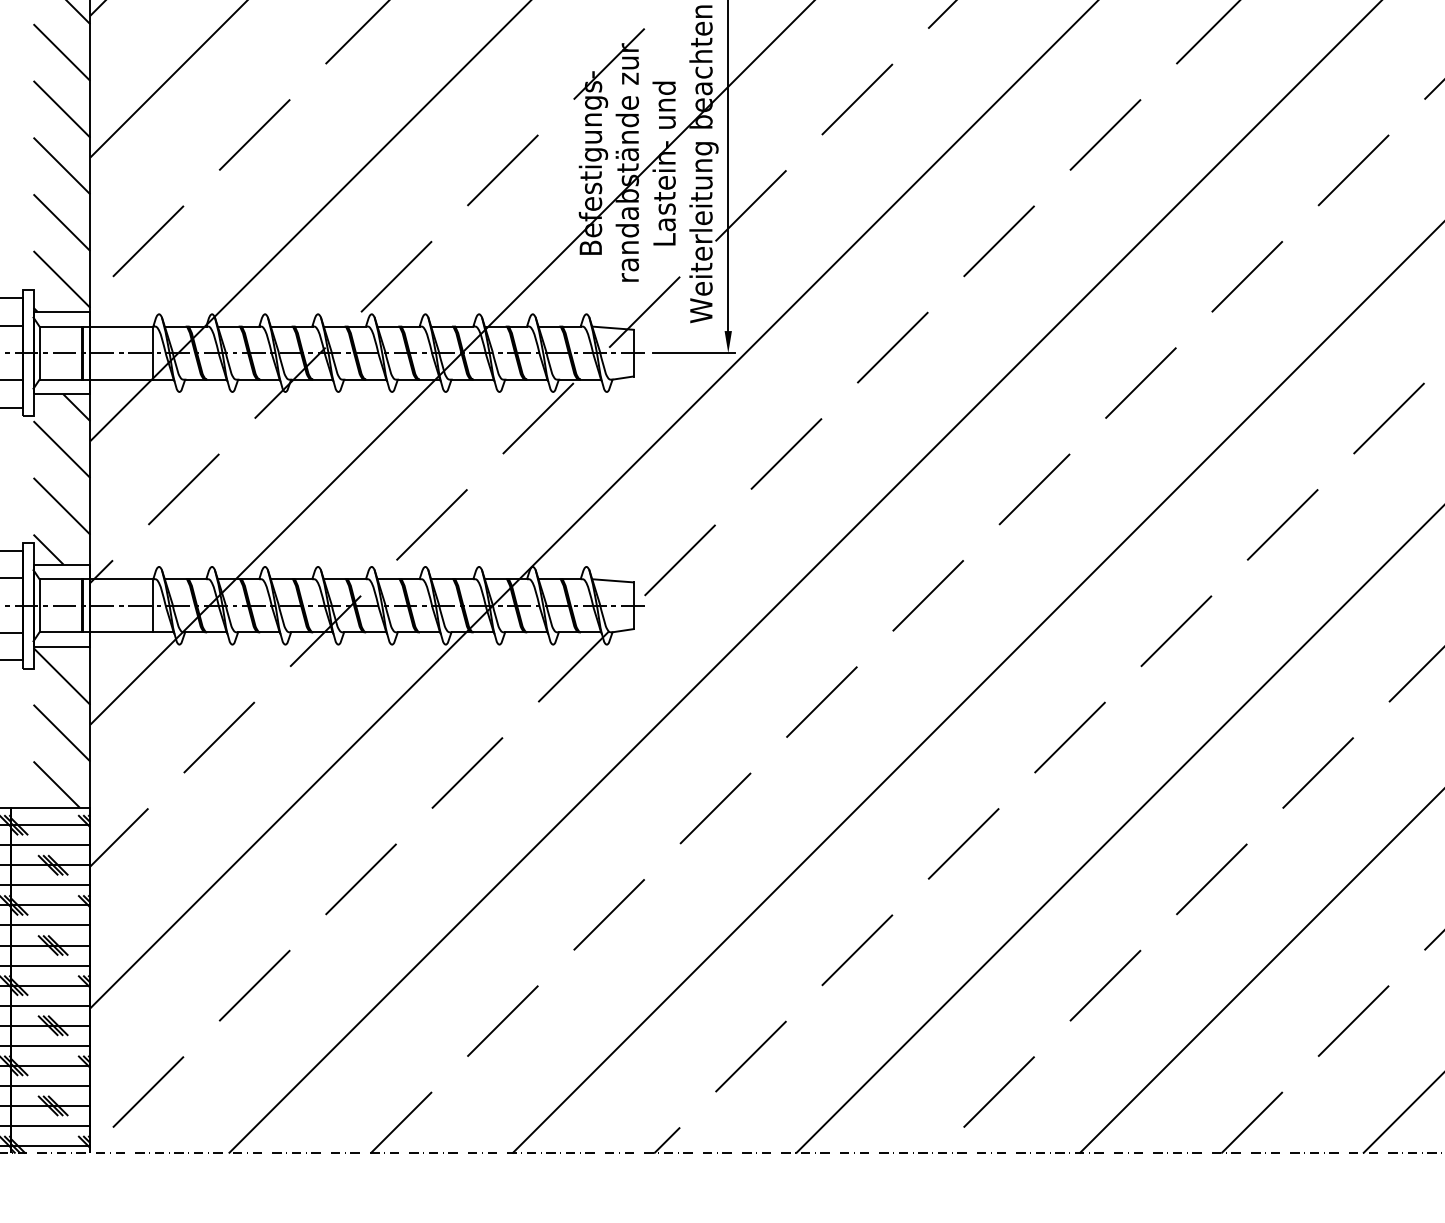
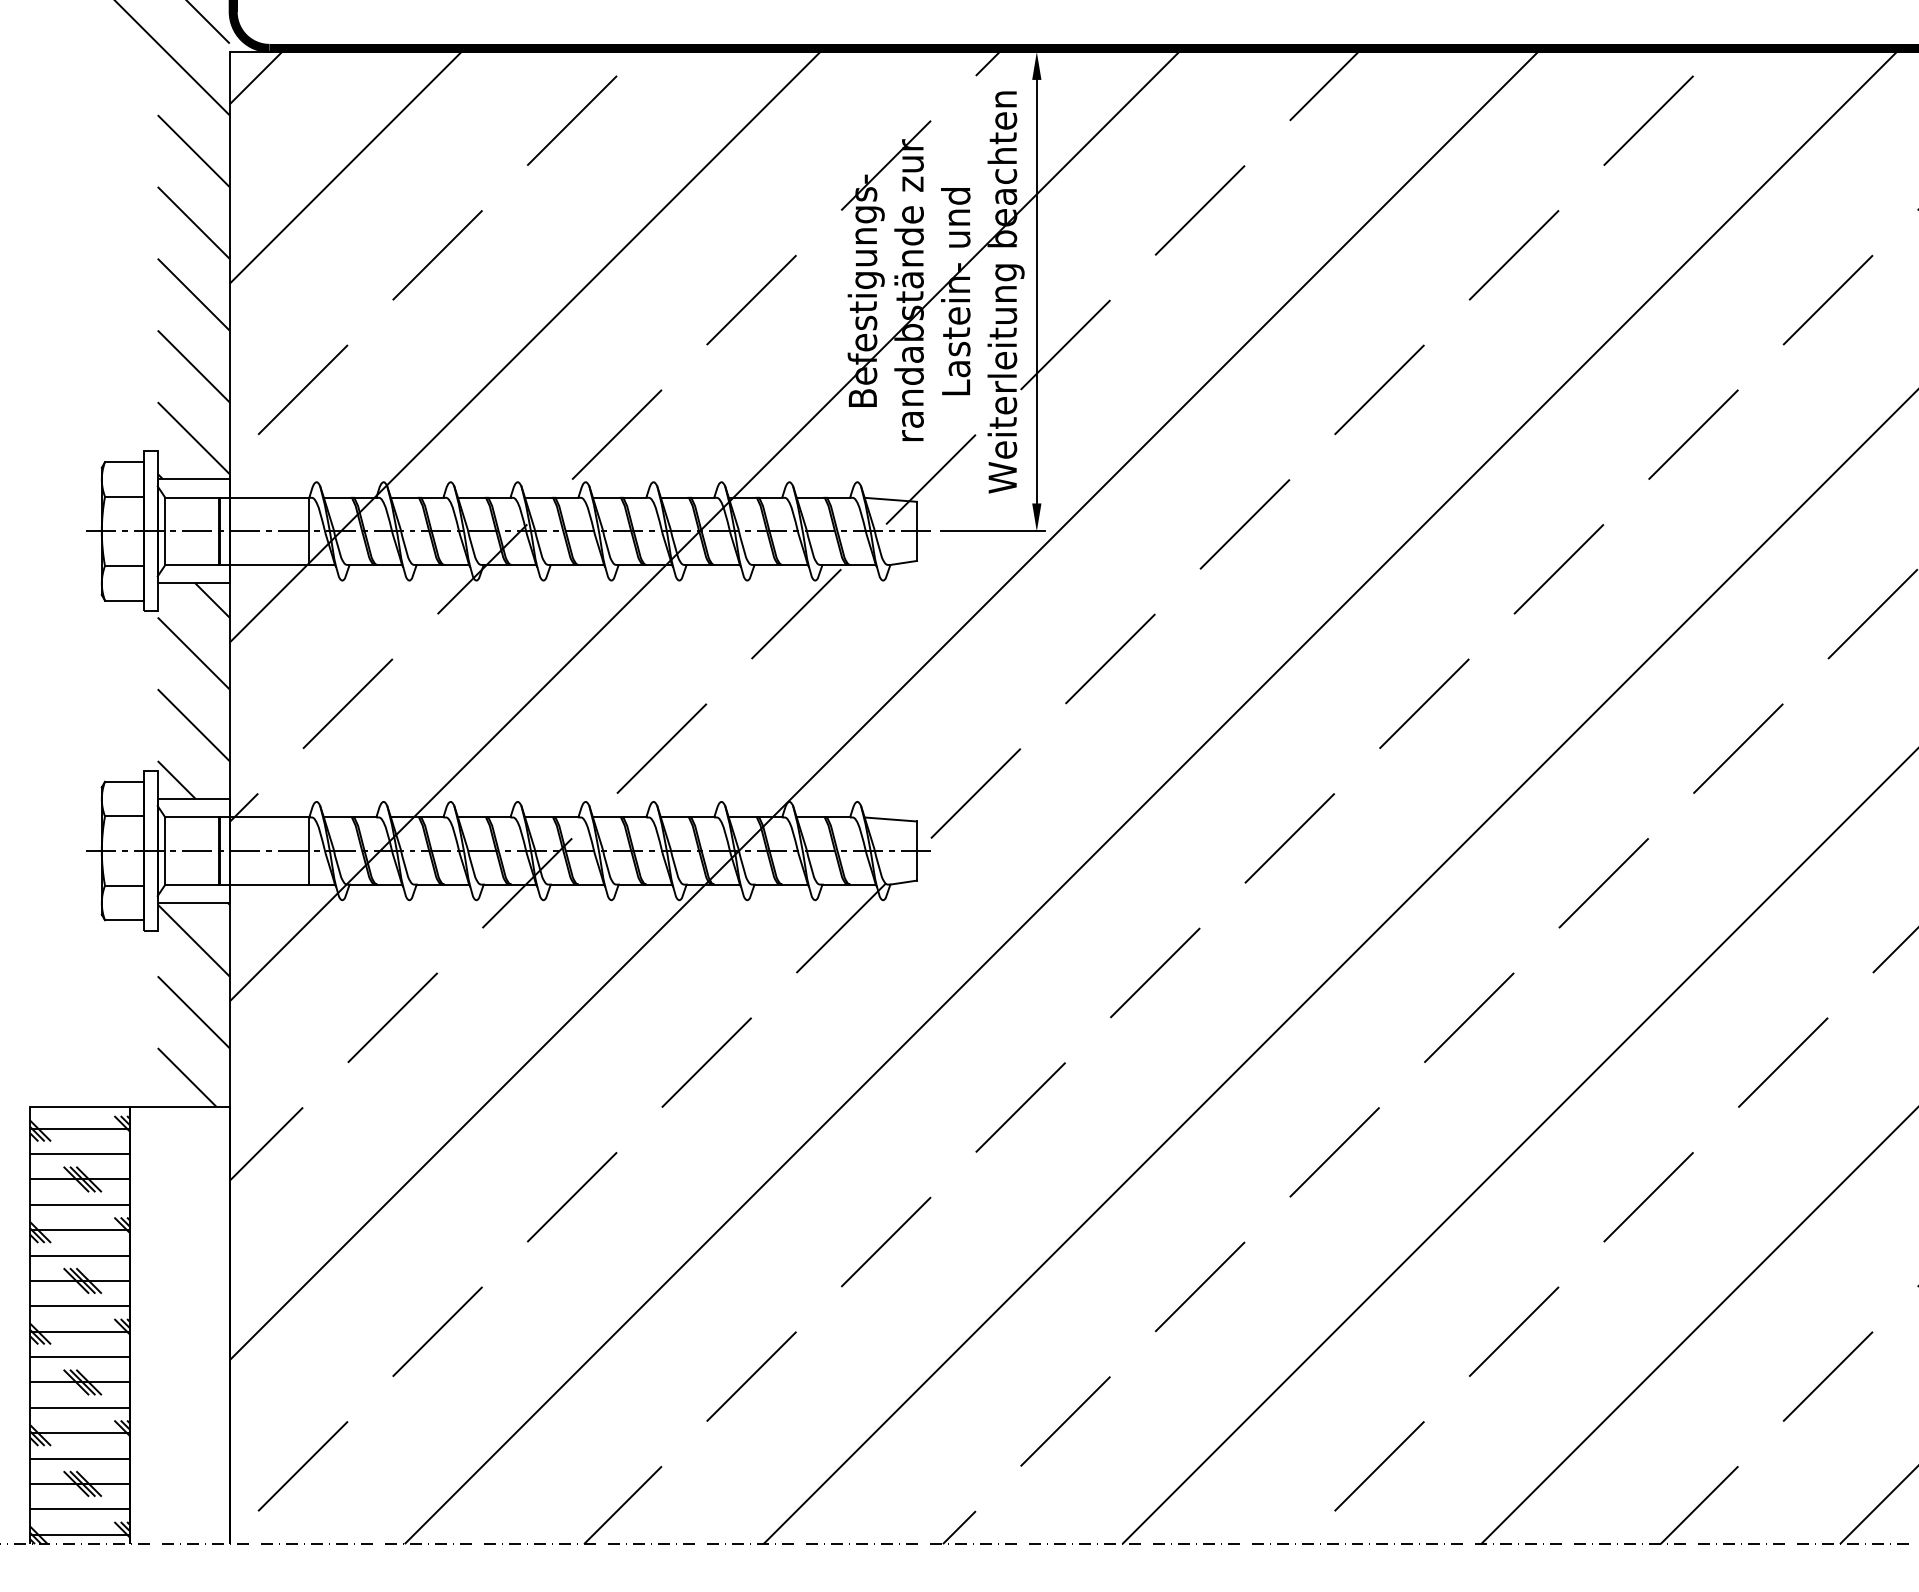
hatch: (50, 984) -> (179, 1330), removed

